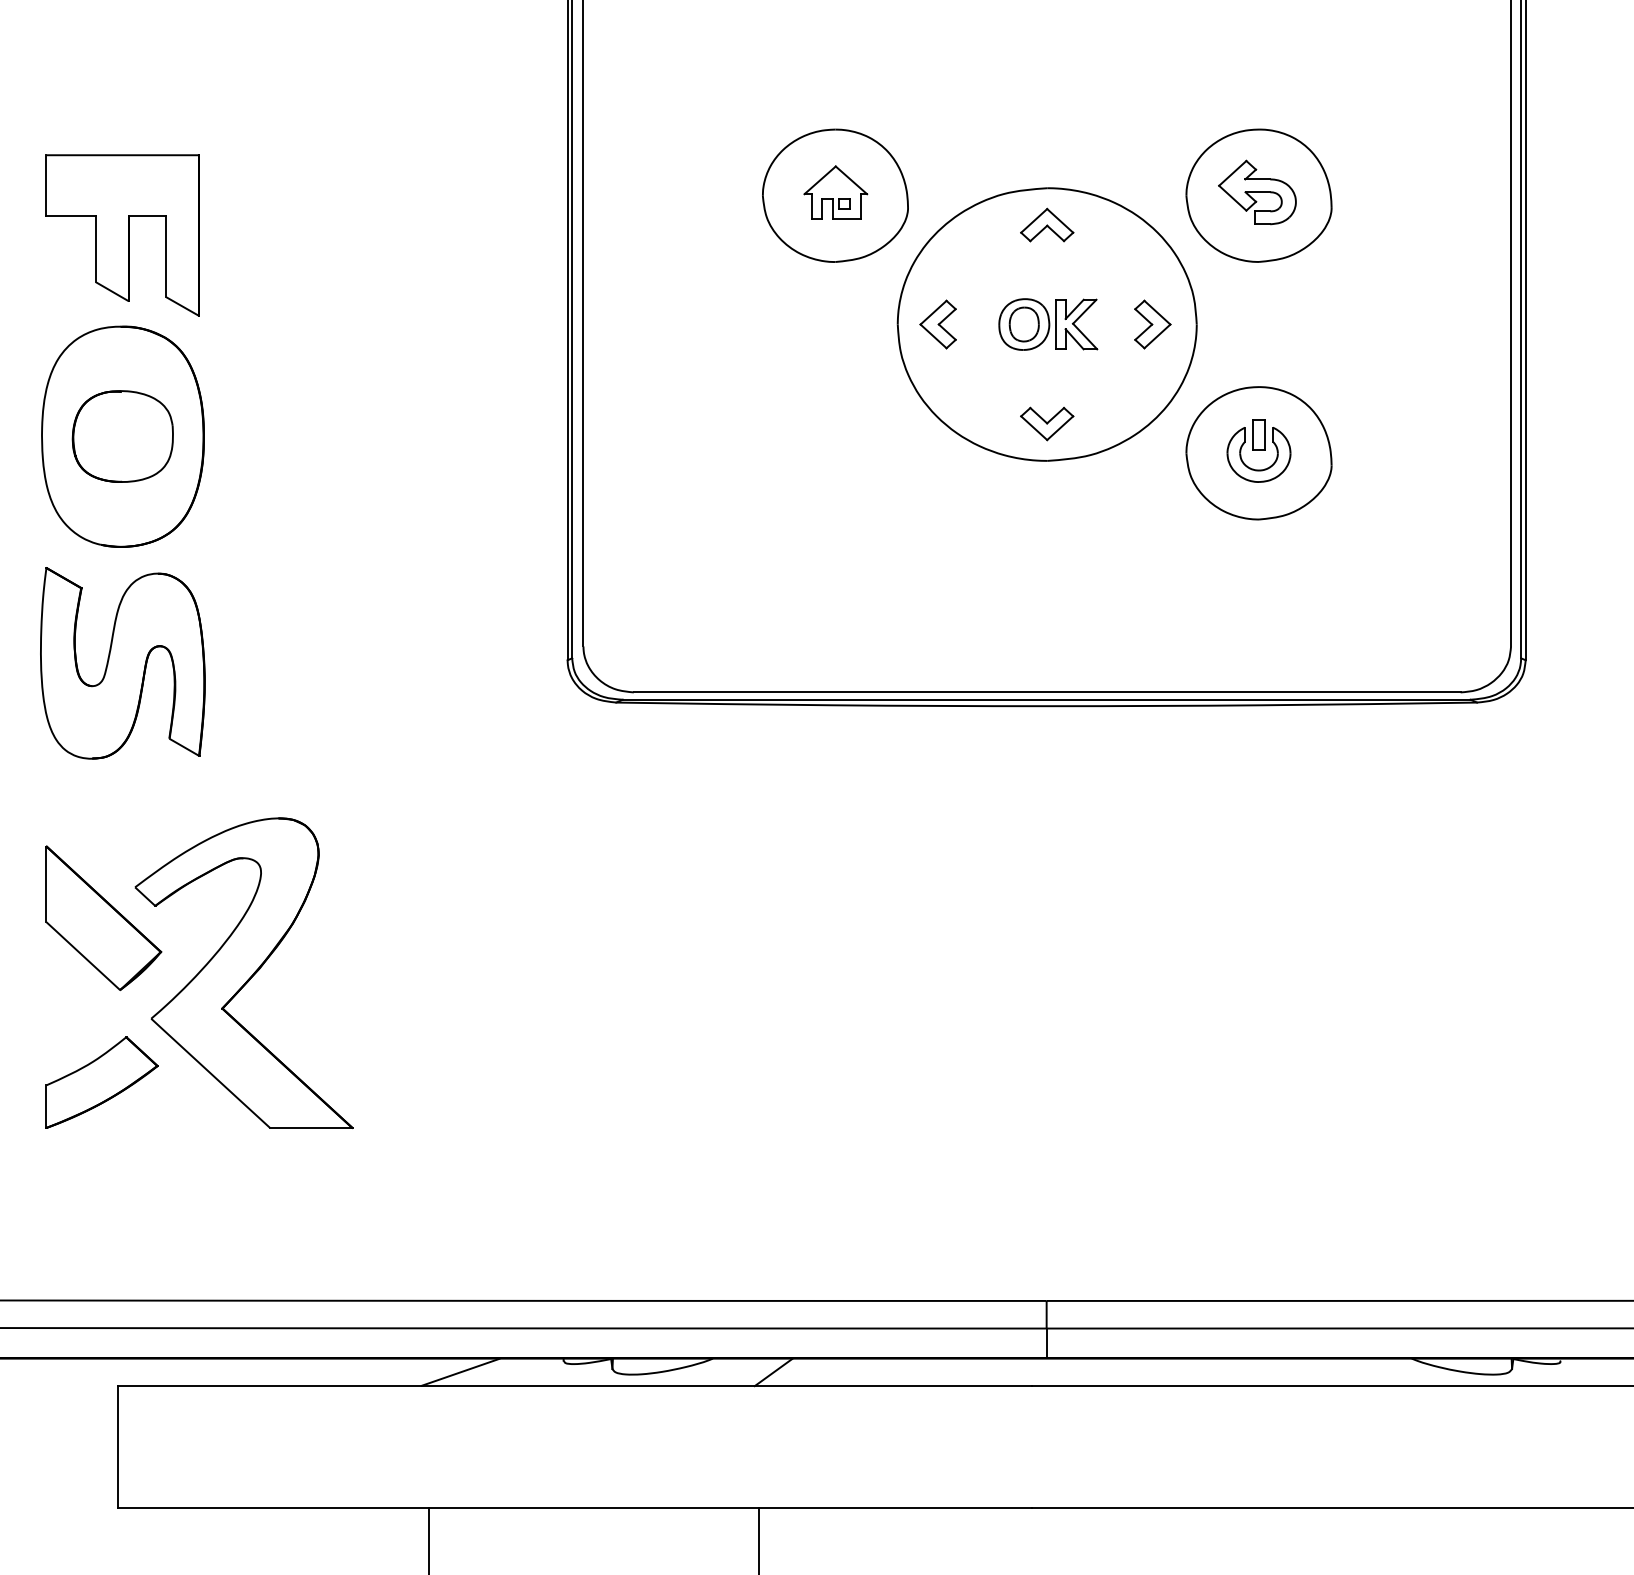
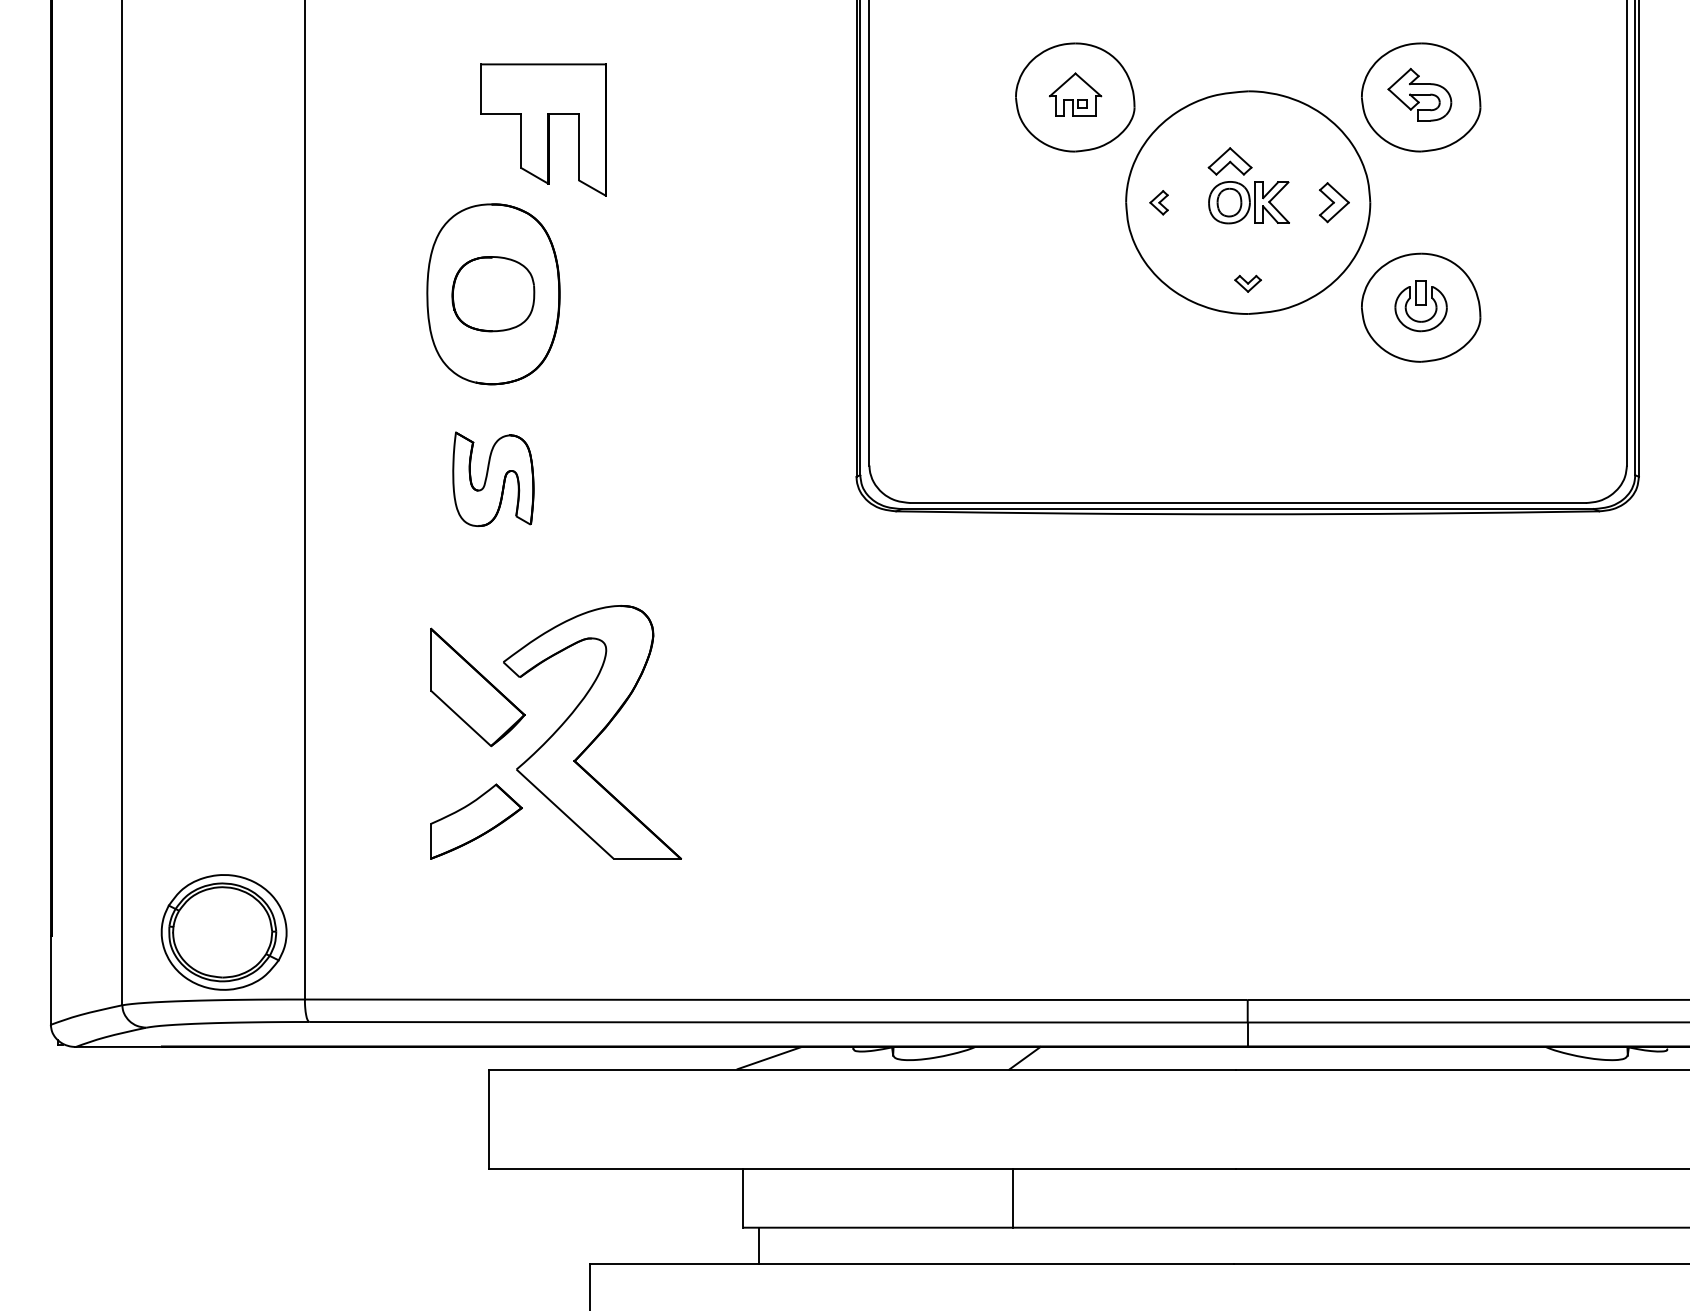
part: (1046, 225) -> (1229, 161), moved
part: (123, 234) -> (543, 129), moved
part: (937, 324) -> (1158, 202), size x0.6
part: (1046, 423) -> (1247, 283), size x0.6
part: (123, 663) -> (493, 479), size x0.6

